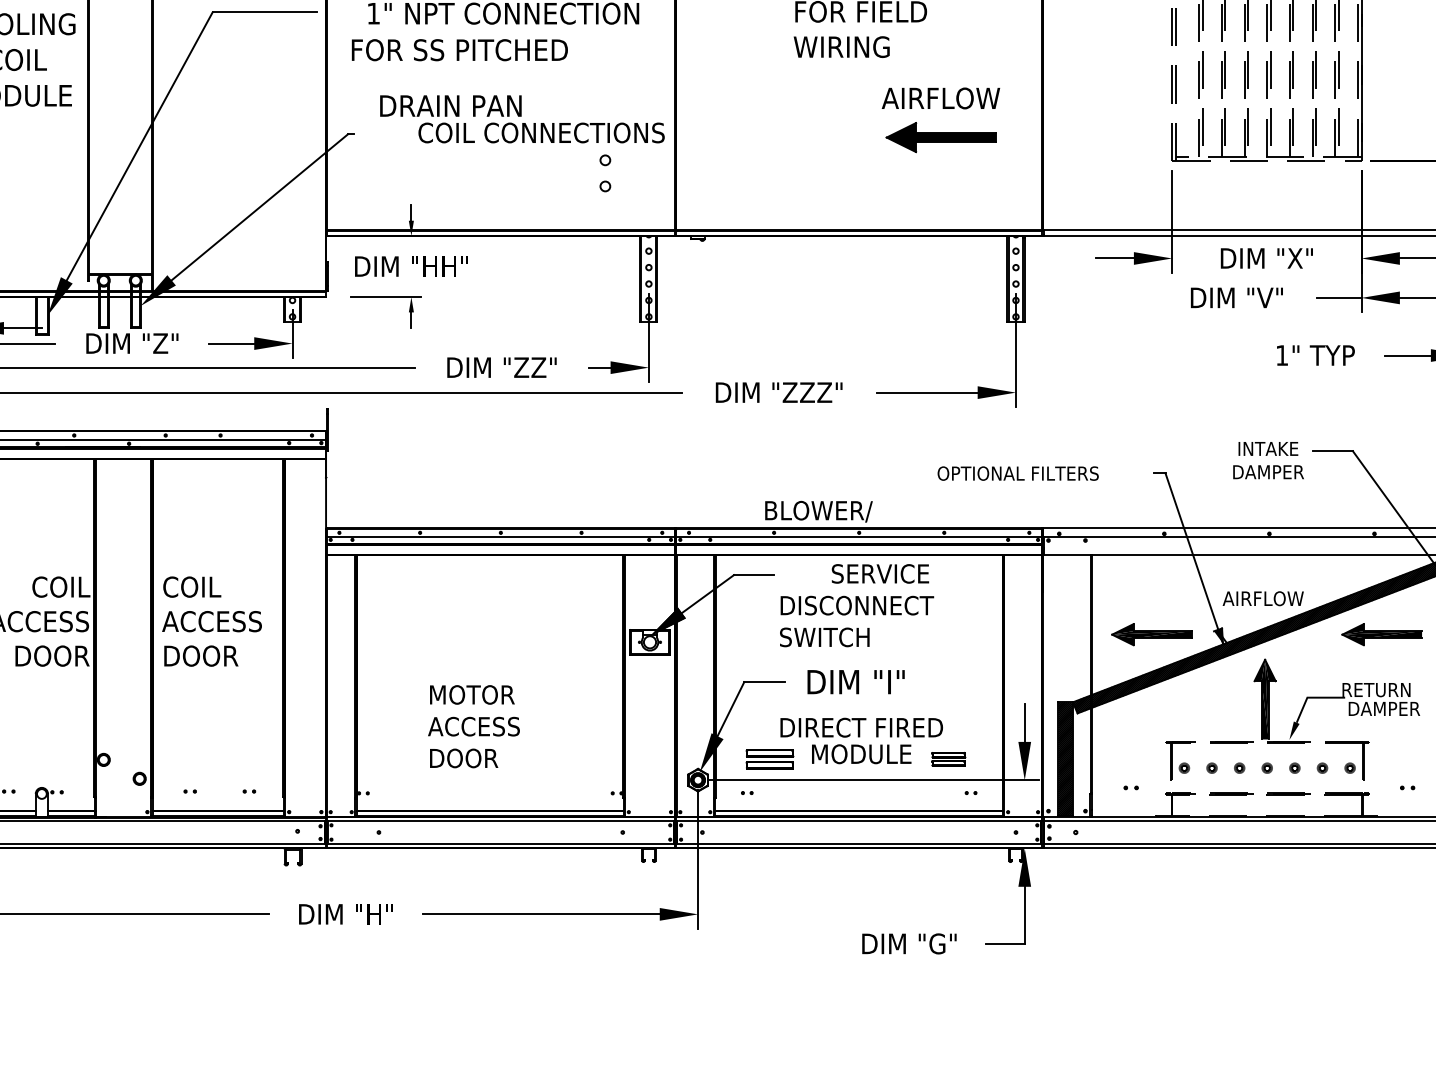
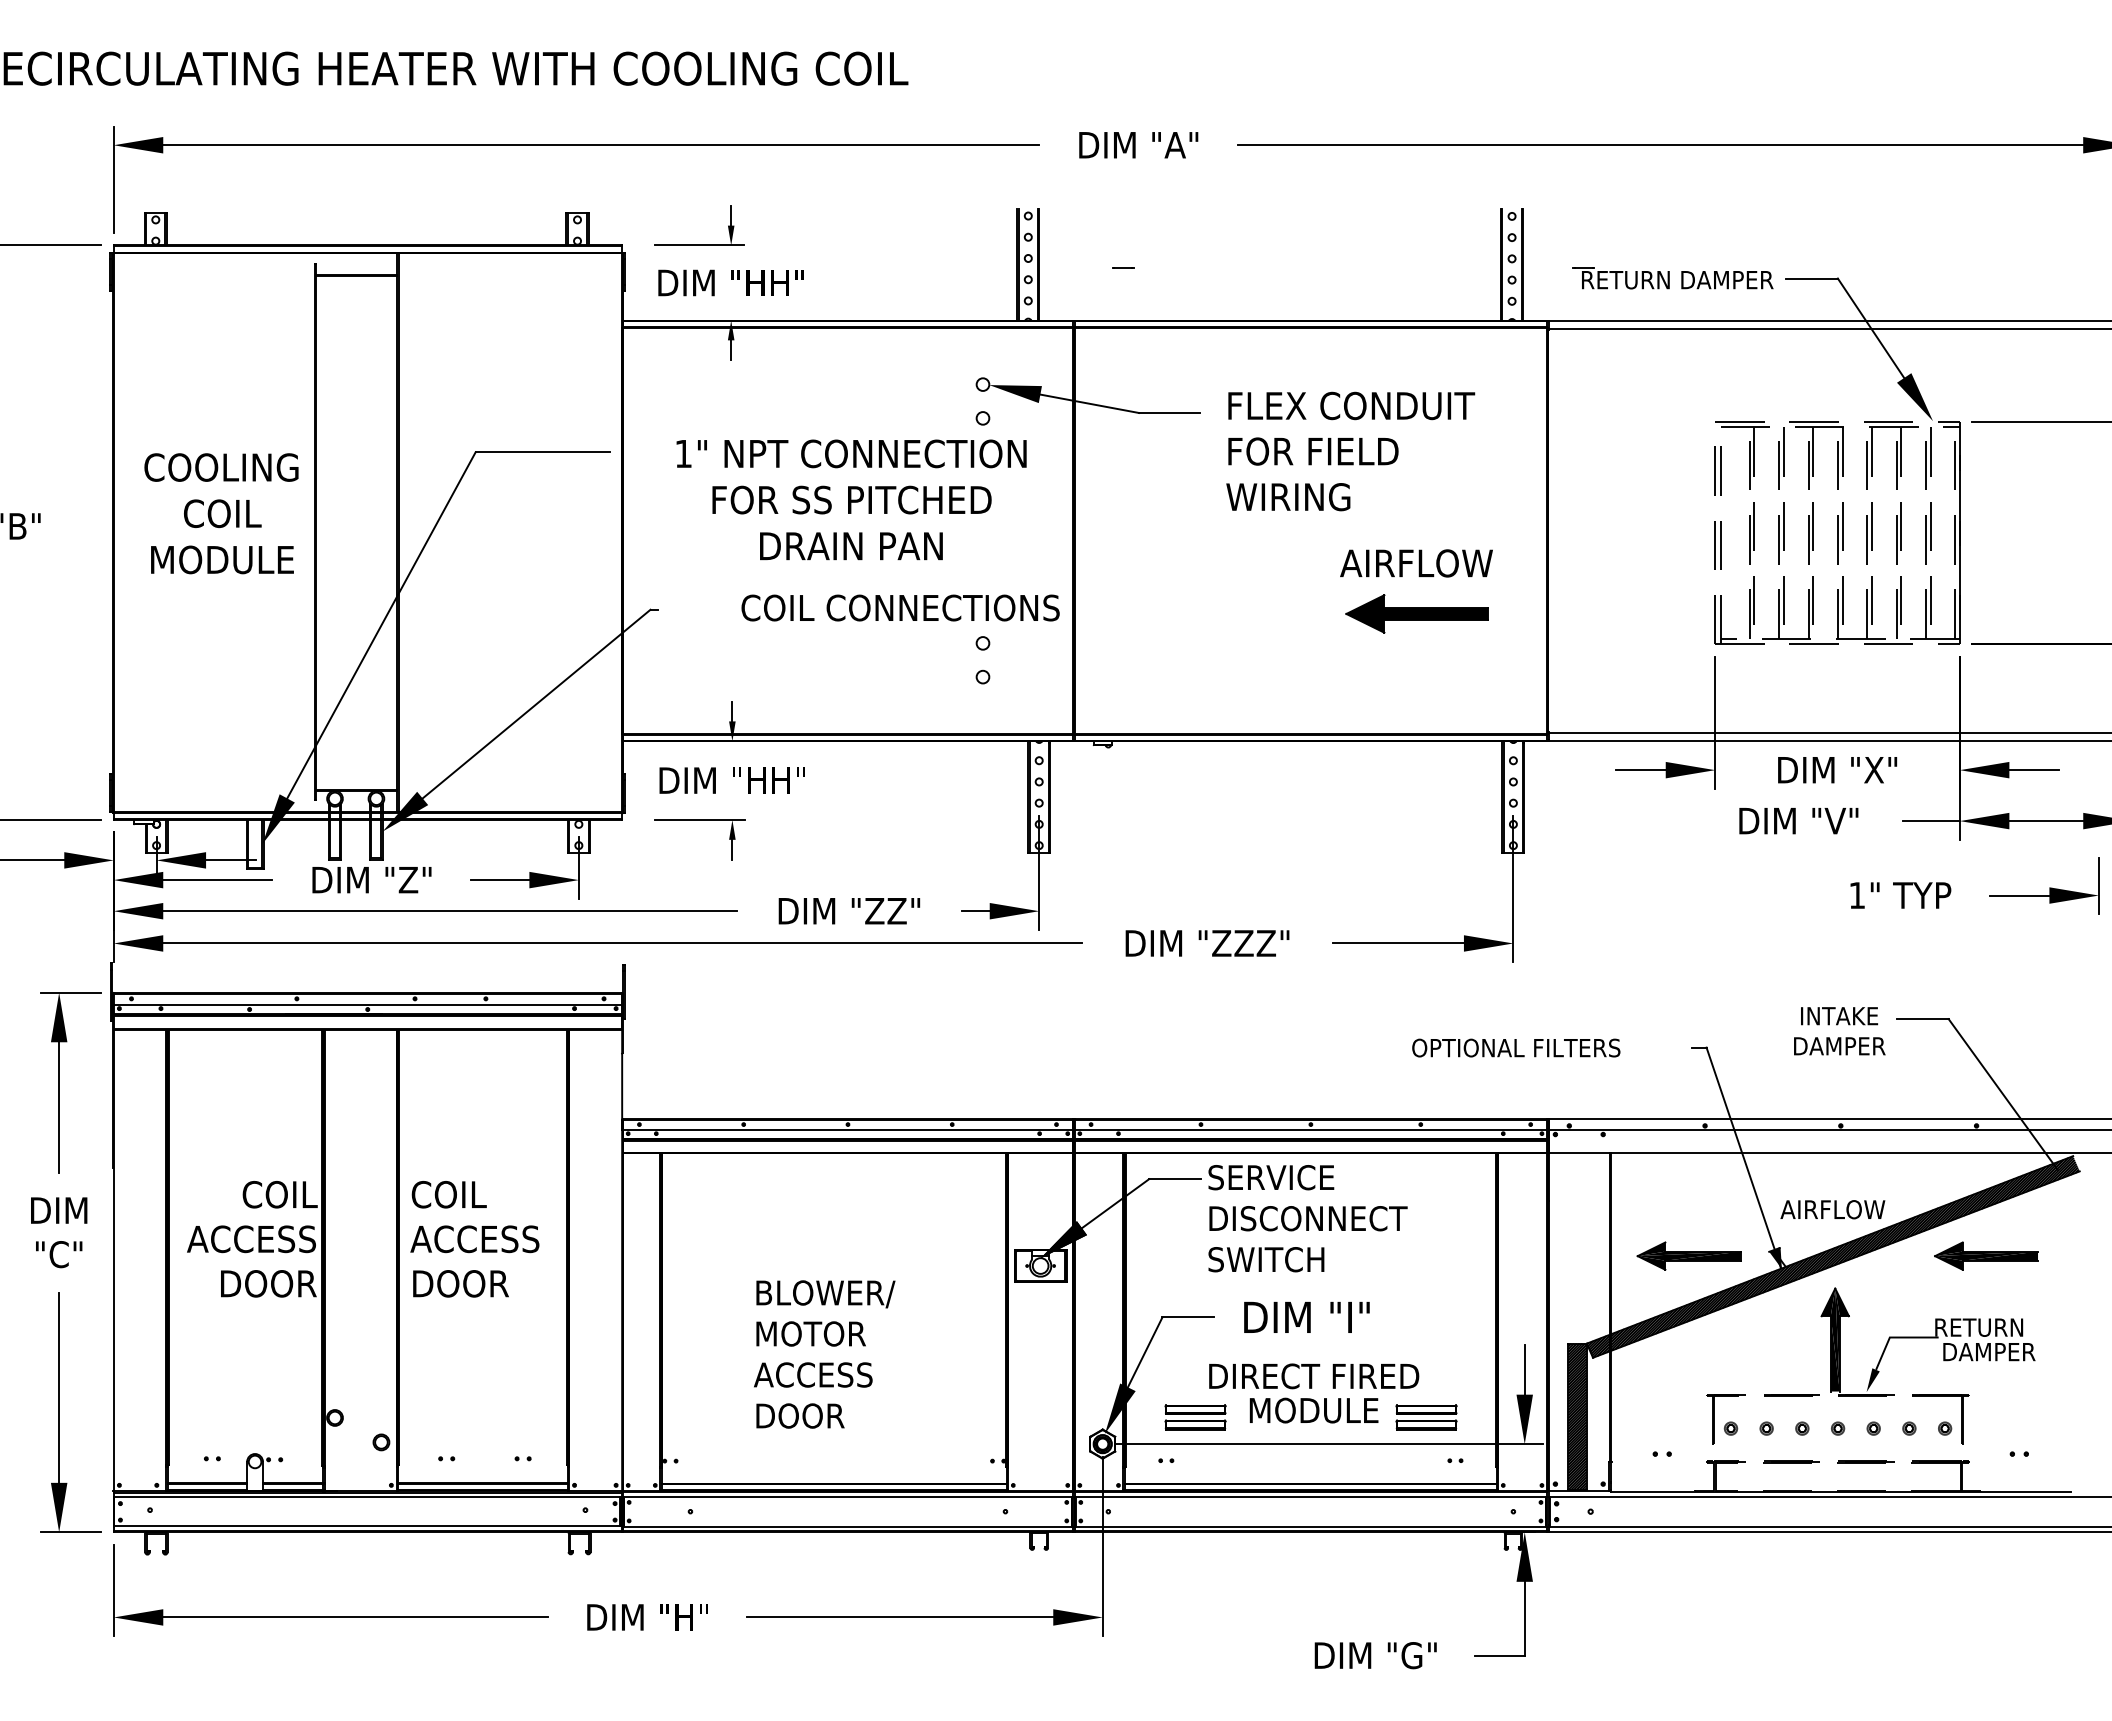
text: (459, 49) -> (851, 499), moved
text: (450, 106) -> (851, 546), moved
text: (818, 511) -> (825, 1294), moved
text: (880, 573) -> (1271, 1177), moved
part: (948, 759) -> (1426, 1417), size x1.43

